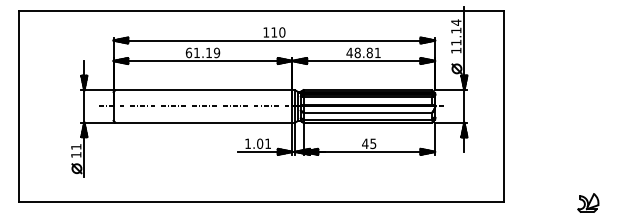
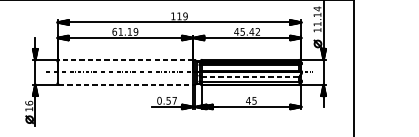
text: (282, 32) -> (185, 16), 110 -> 119
text: (367, 52) -> (250, 31), 48.81 -> 45.42
line: (203, 90) -> (125, 60), solid -> dashed
line: (368, 112) -> (250, 77), solid -> dashed
line: (203, 122) -> (125, 84), solid -> dashed
text: (257, 143) -> (166, 100), 1.01 -> 0.57
text: (76, 146) -> (29, 102), 11 -> 16

